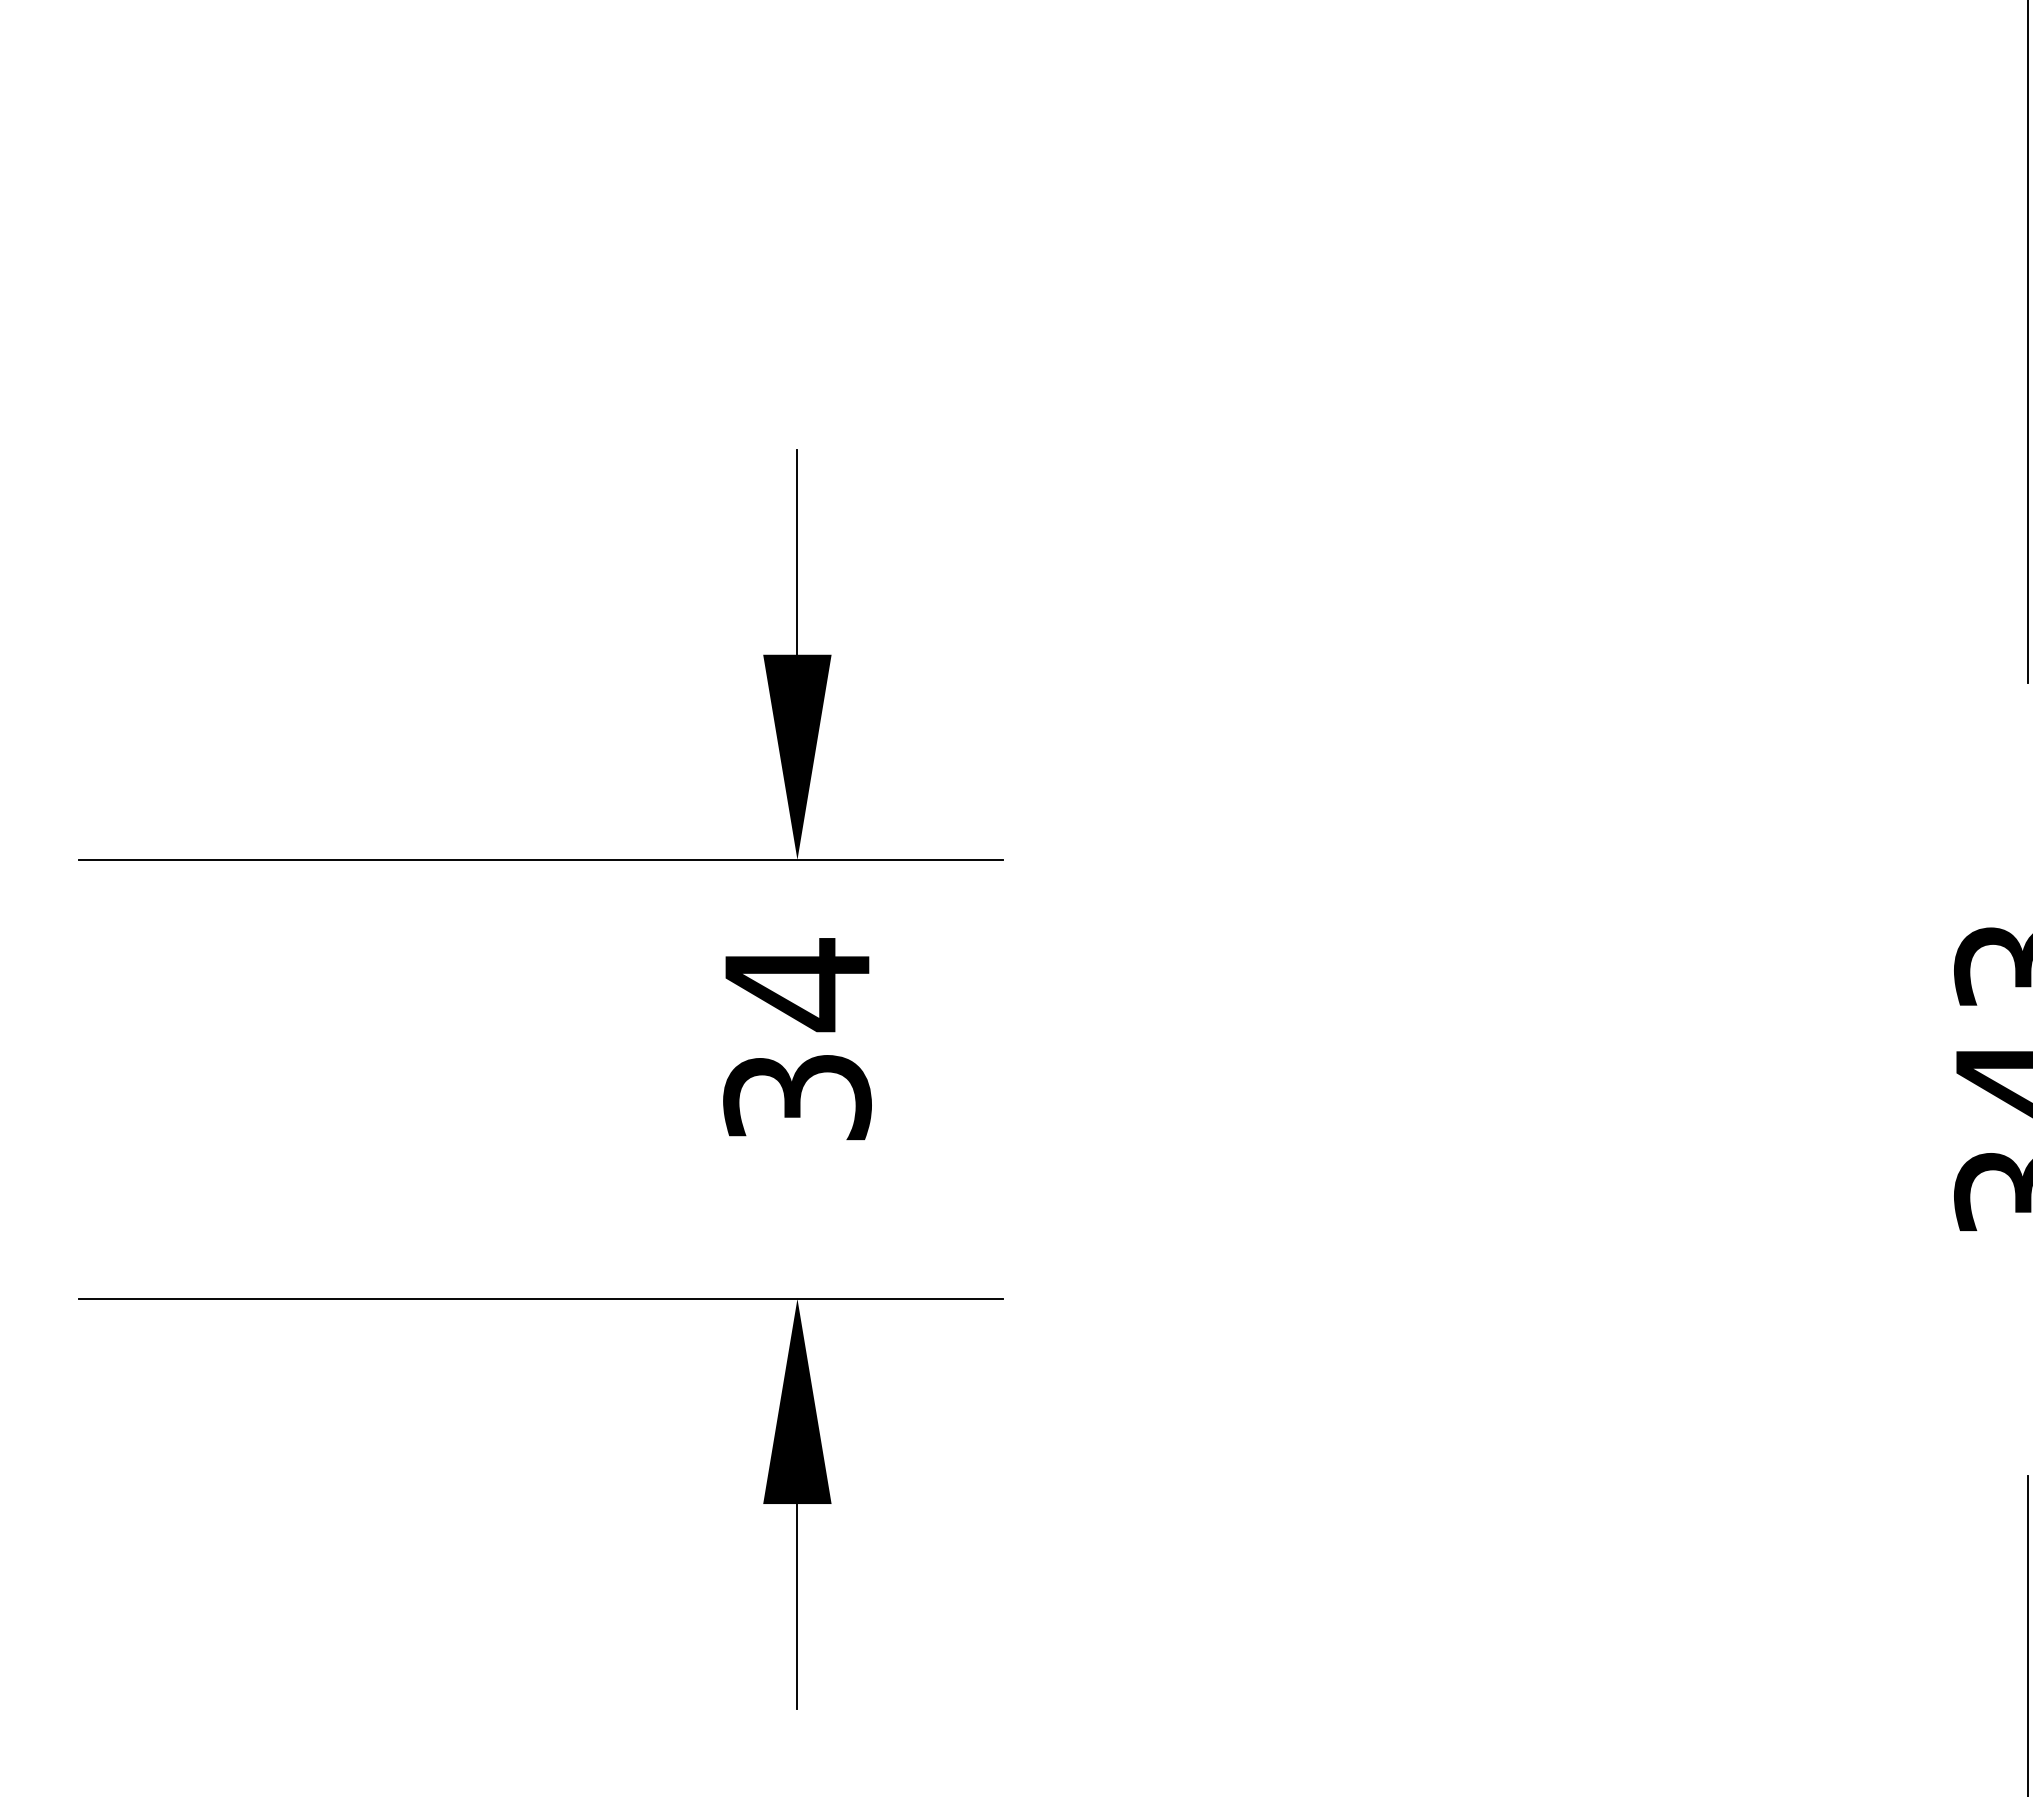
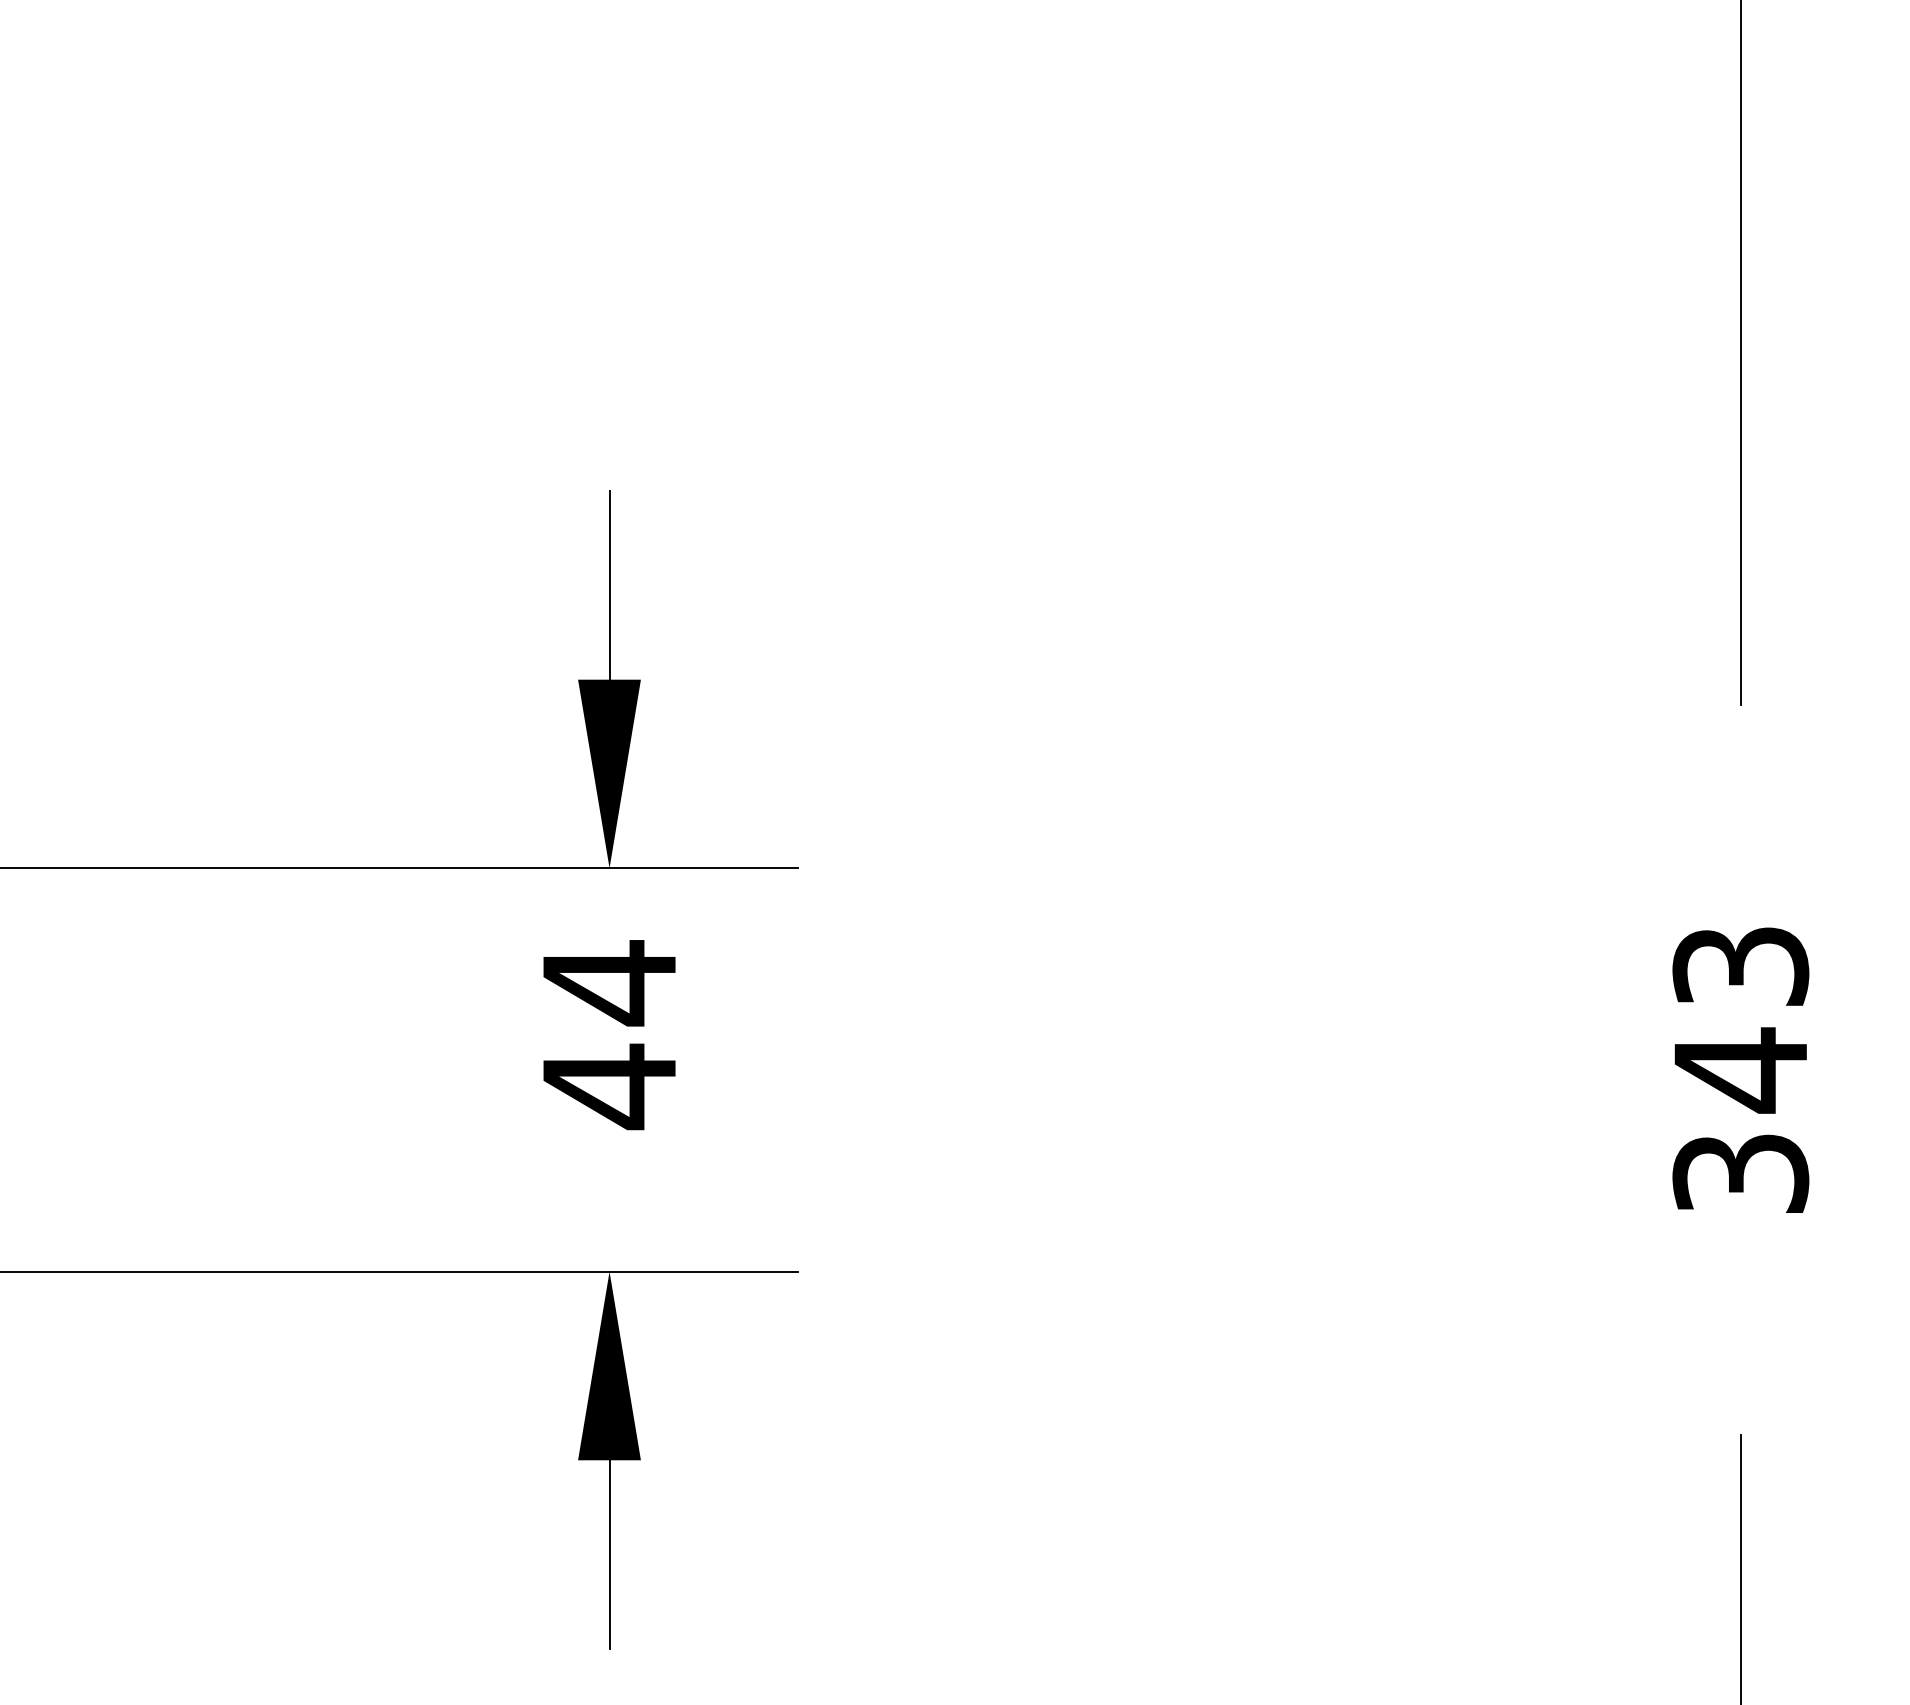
text: (797, 1097) -> (609, 1086), 34 -> 44

